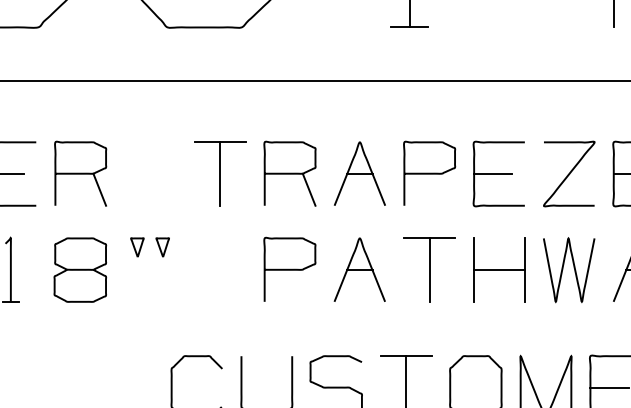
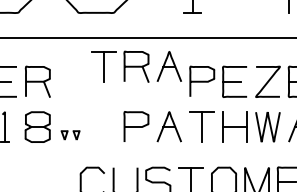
part: (290, 173) -> (136, 66), moved
part: (149, 247) -> (70, 135), moved

